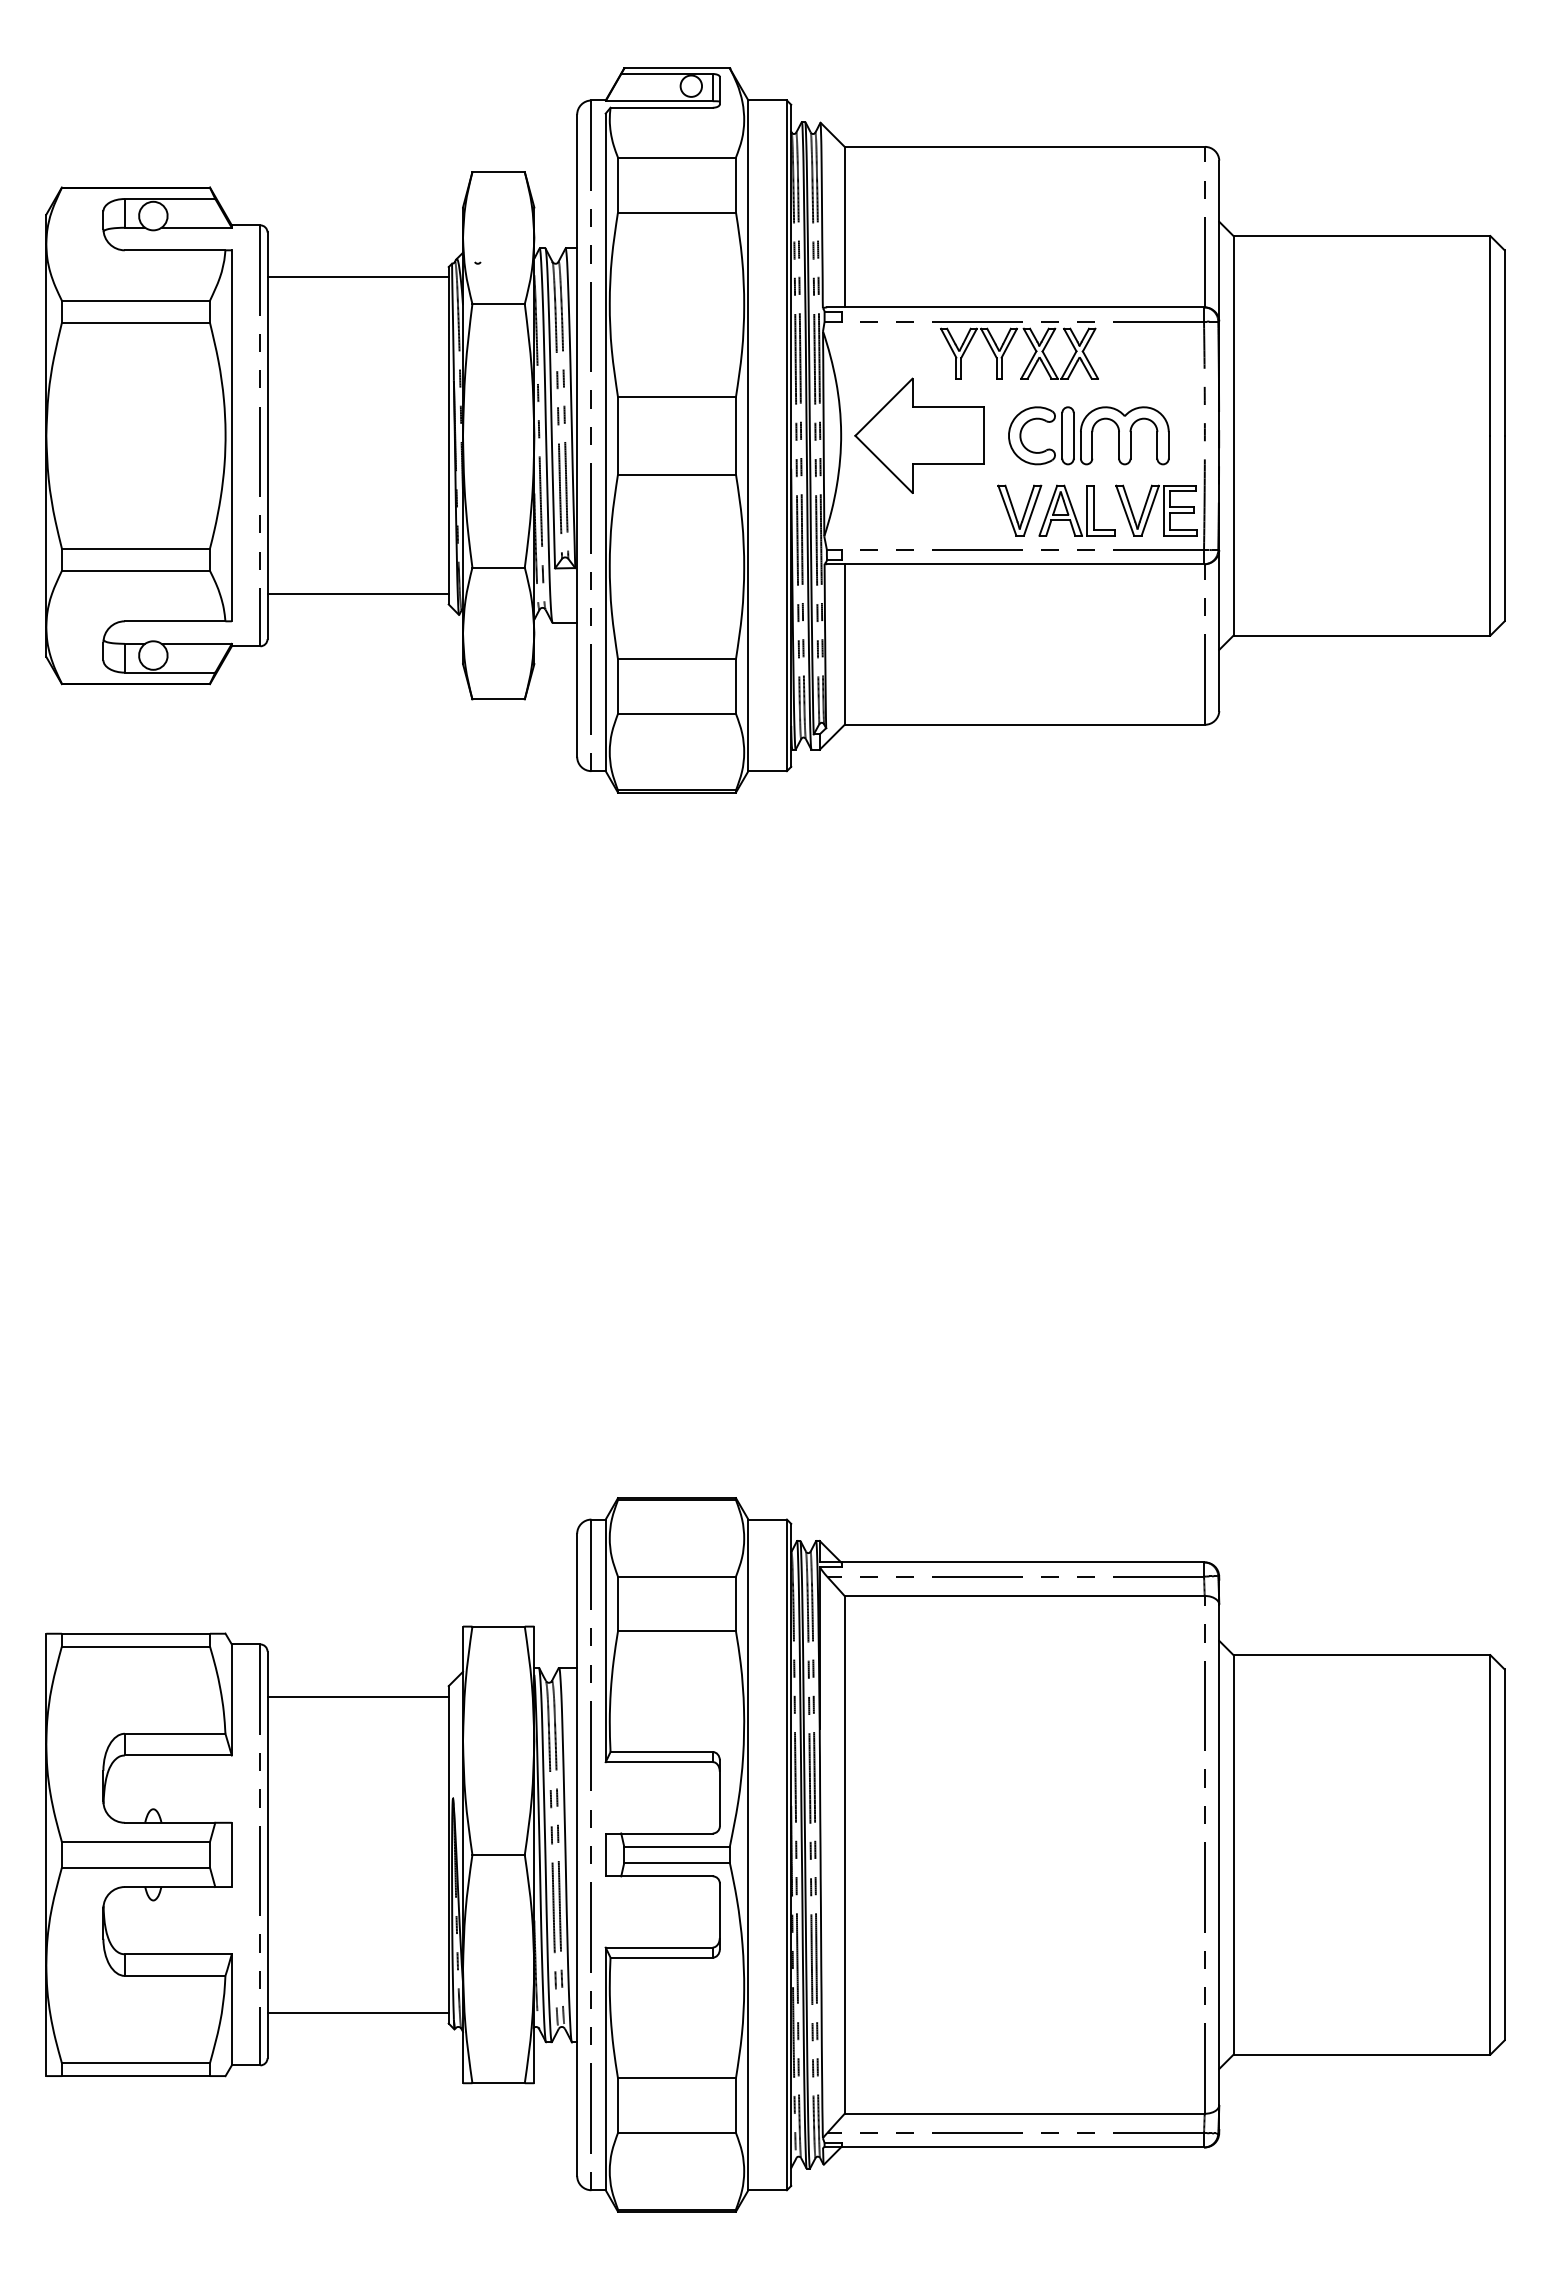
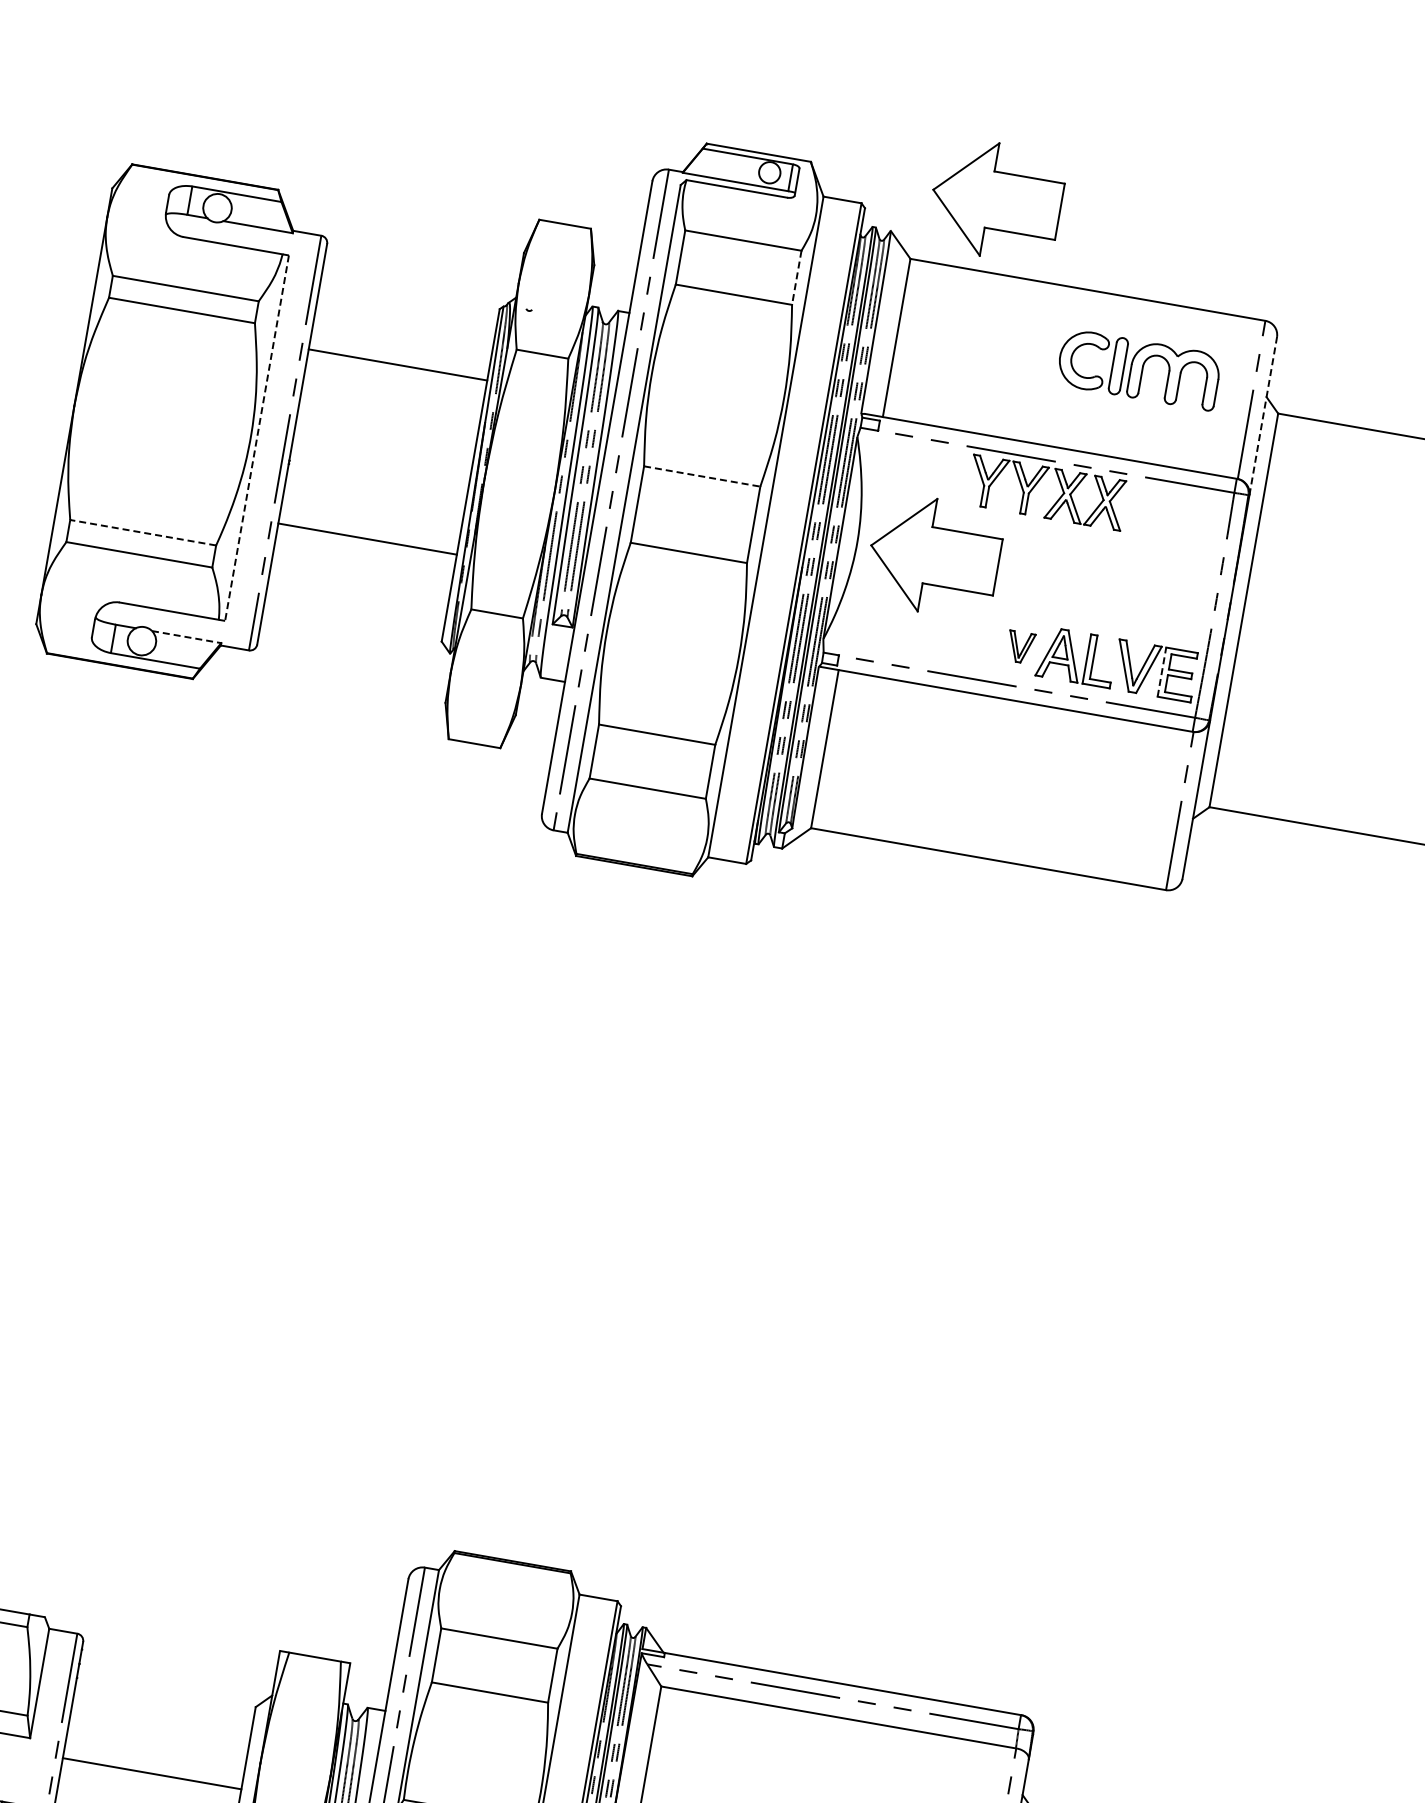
part: (919, 74) -> (996, 200), added
line: (735, 185) -> (796, 278), solid -> dashed
line: (1219, 240) -> (1263, 415), solid -> dashed
line: (357, 277) -> (397, 364), moved
line: (677, 397) -> (702, 477), solid -> dashed
line: (231, 435) -> (256, 437), solid -> dashed
part: (1088, 435) -> (1138, 369), moved
part: (1019, 510) -> (1020, 647), size x0.6
line: (1163, 510) -> (1161, 671), solid -> dashed
line: (135, 548) -> (142, 532), solid -> dashed
line: (357, 594) -> (366, 539), moved
line: (197, 643) -> (187, 636), solid -> dashed
line: (357, 1696) -> (151, 1773), moved

